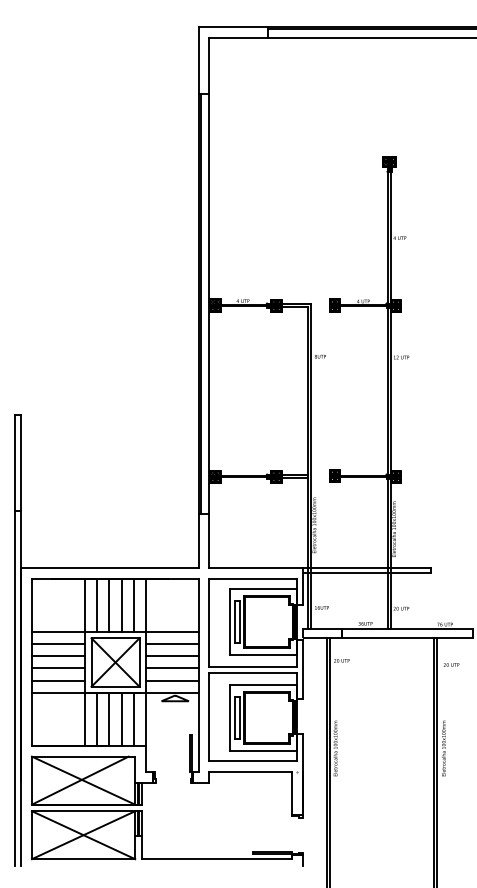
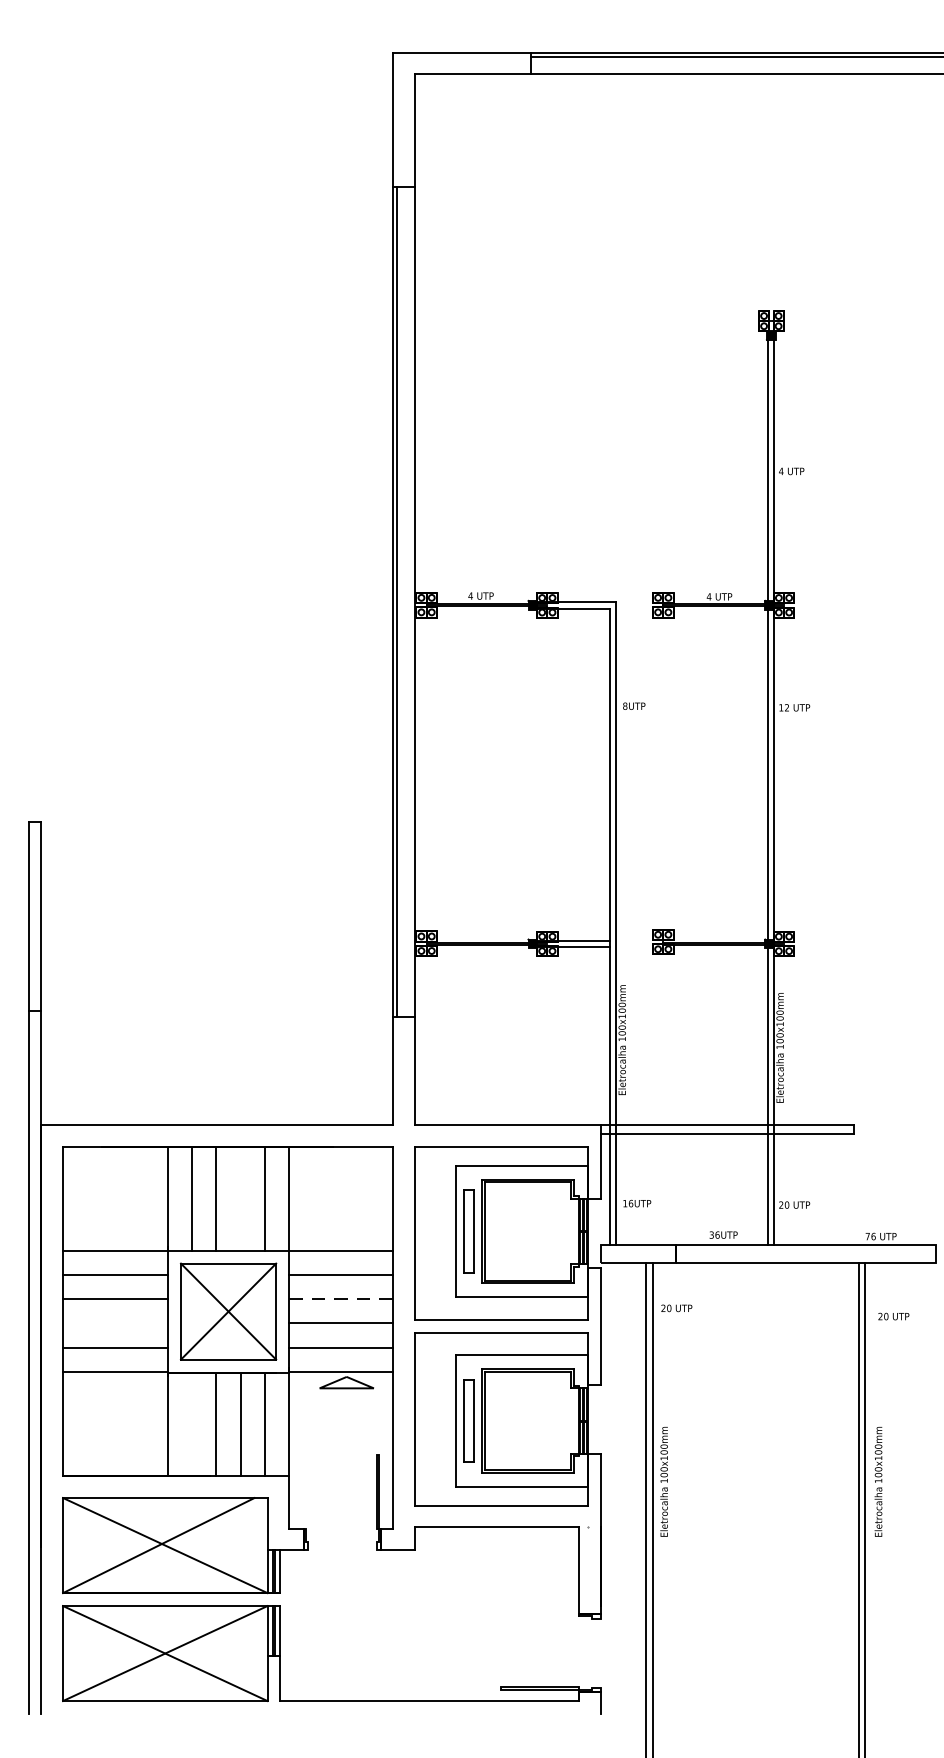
line: (121, 605) -> (240, 1198), removed
line: (171, 656) -> (339, 1299), solid -> dashed
line: (57, 668) -> (113, 1323), removed
line: (97, 719) -> (192, 1424), removed

